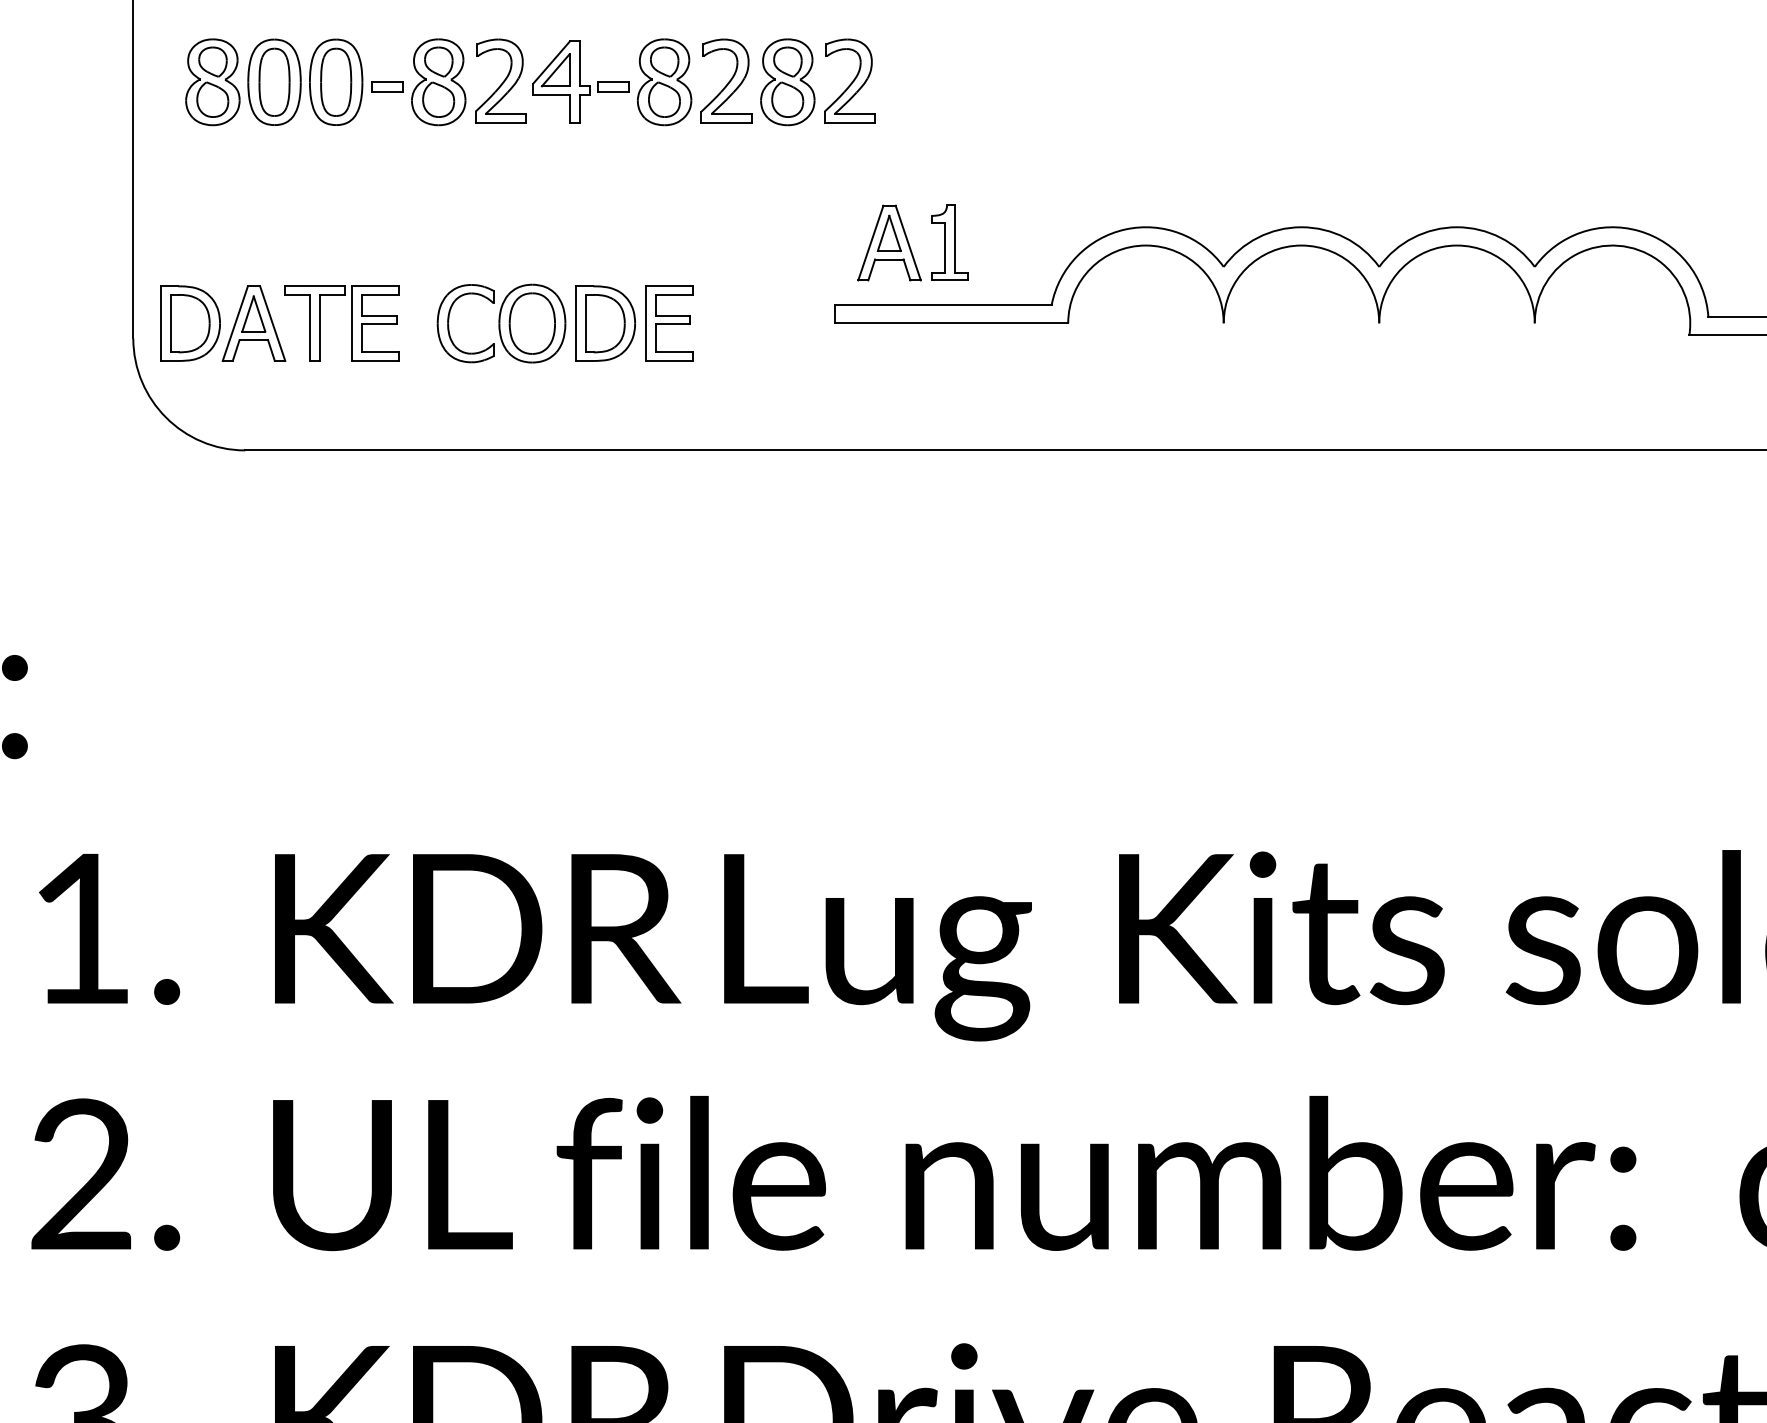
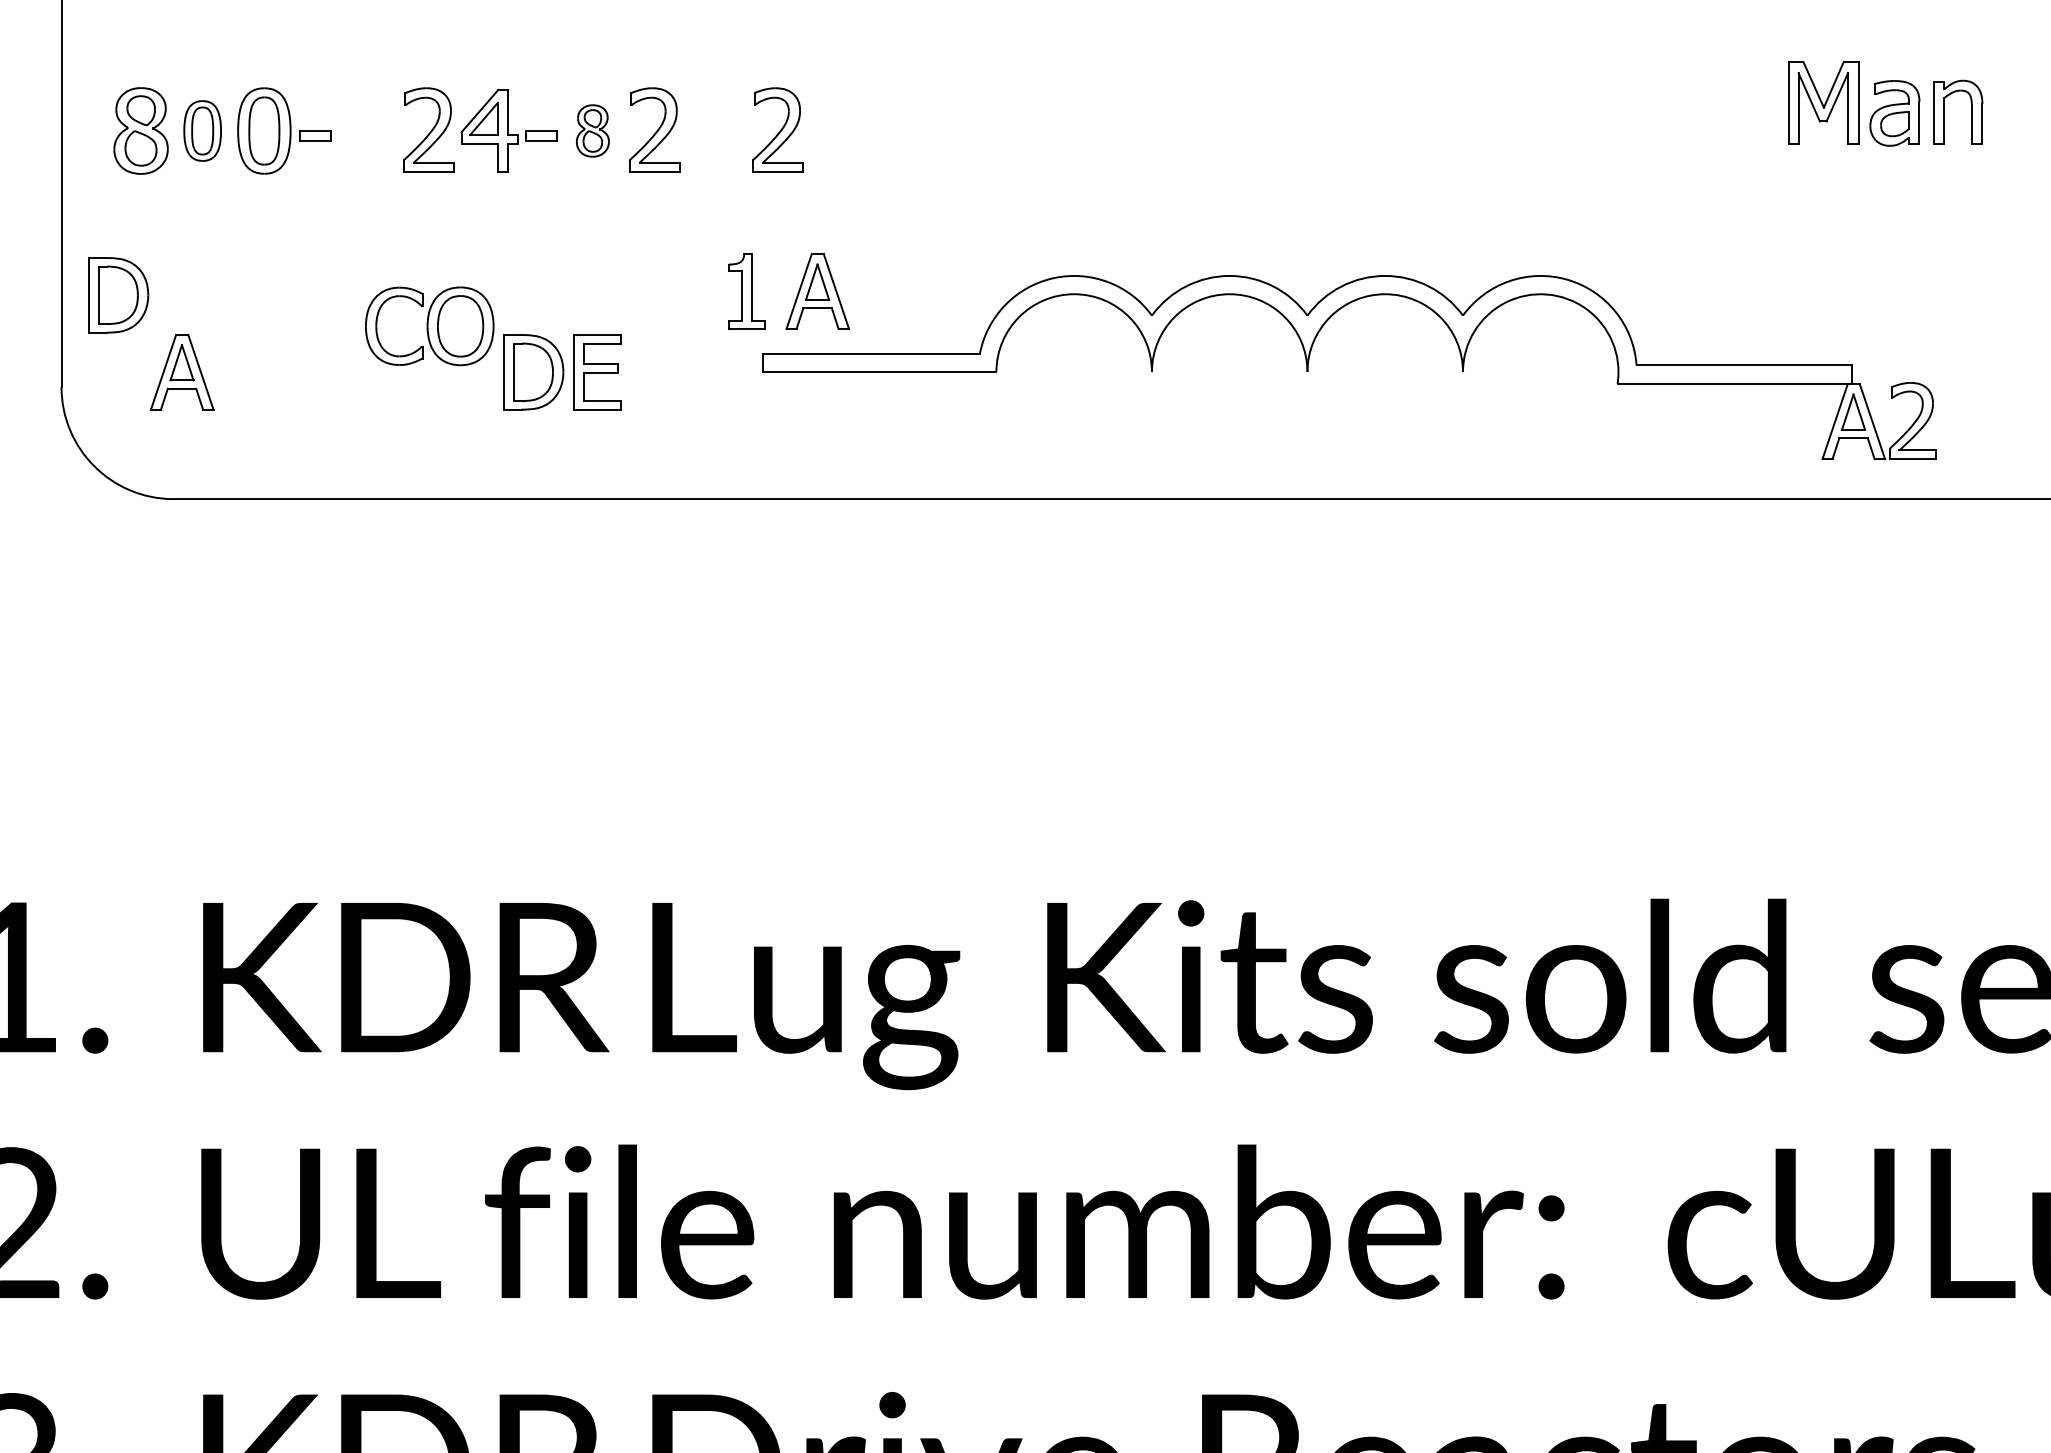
part: (274, 81) -> (202, 130), size x0.7
part: (438, 81) -> (366, 130), removed
part: (664, 81) -> (592, 130), size x0.6
part: (787, 81) -> (715, 130), removed
part: (949, 242) -> (746, 291), moved
part: (190, 323) -> (118, 295), moved
part: (352, 323) -> (280, 372), removed
part: (501, 323) -> (429, 326), moved

